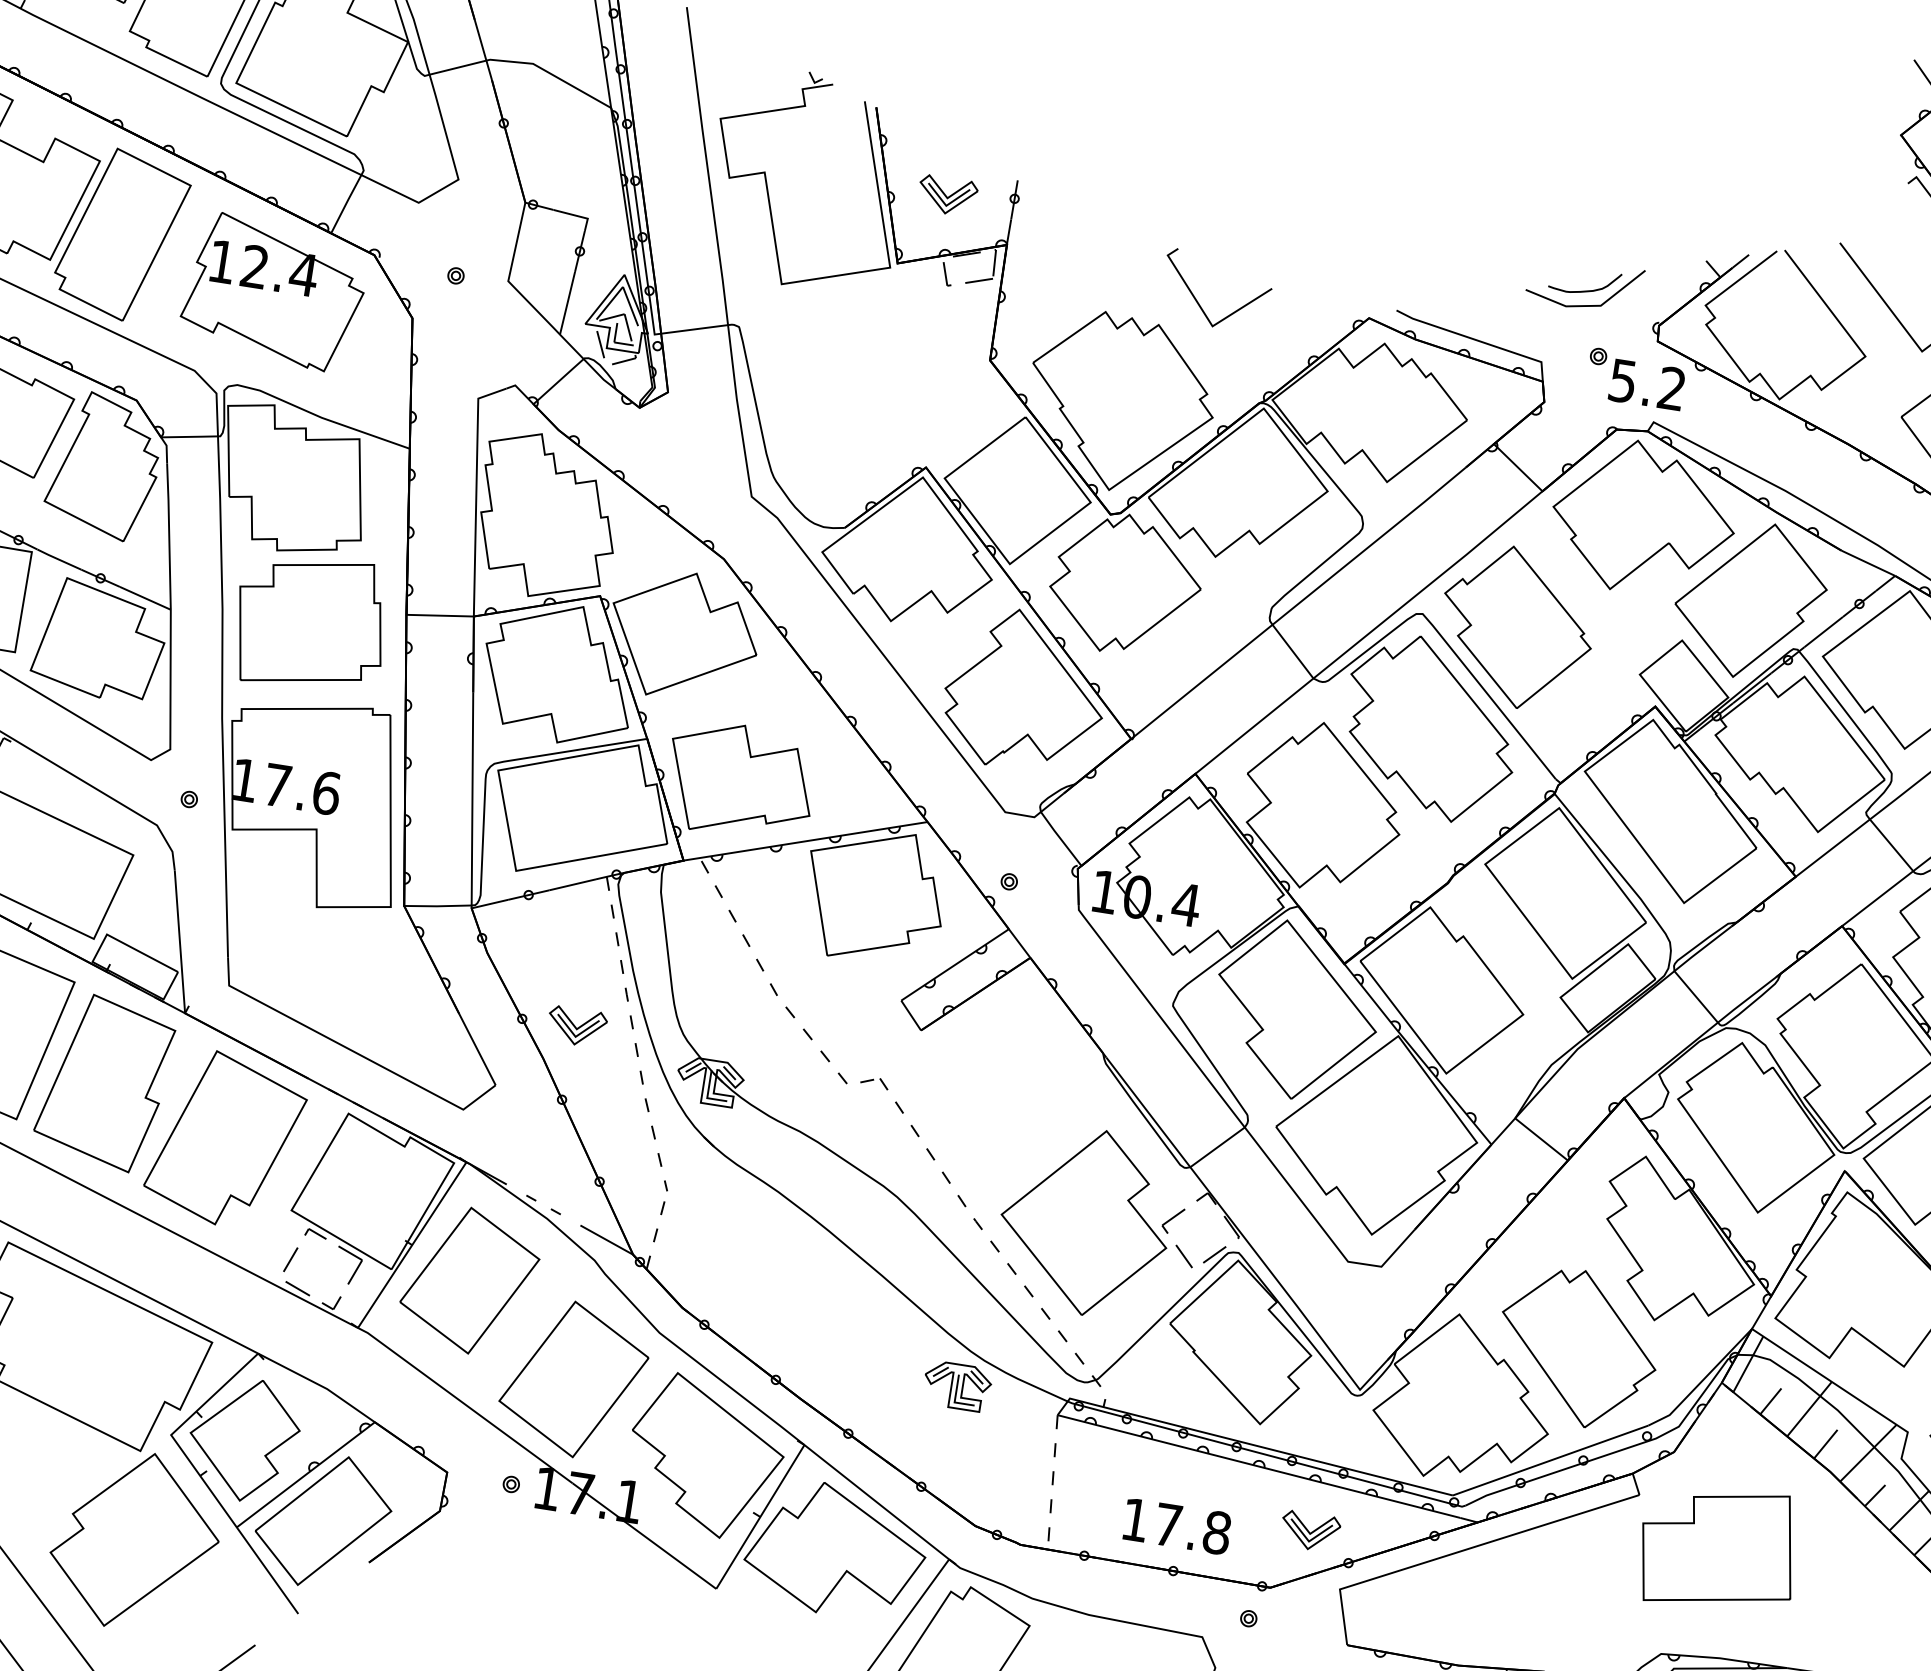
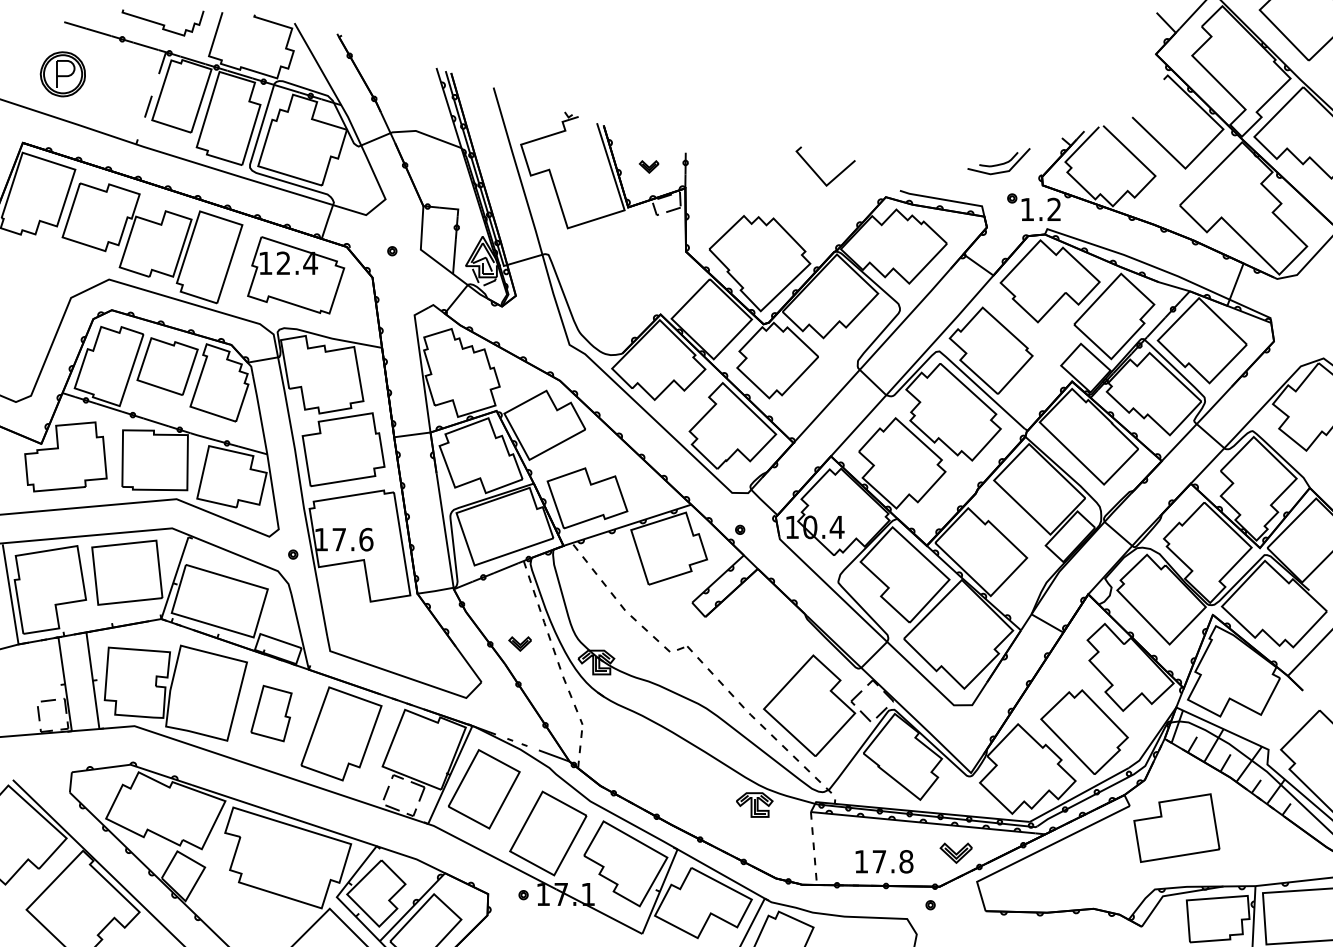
part: (946, 194) -> (648, 166), size x0.6
line: (1199, 301) -> (817, 173), moved
text: (1621, 380) -> (1026, 209), 5.2 -> 1.2
part: (575, 1025) -> (519, 643), size x0.7
part: (104, 1082) -> (271, 713), size x0.6

